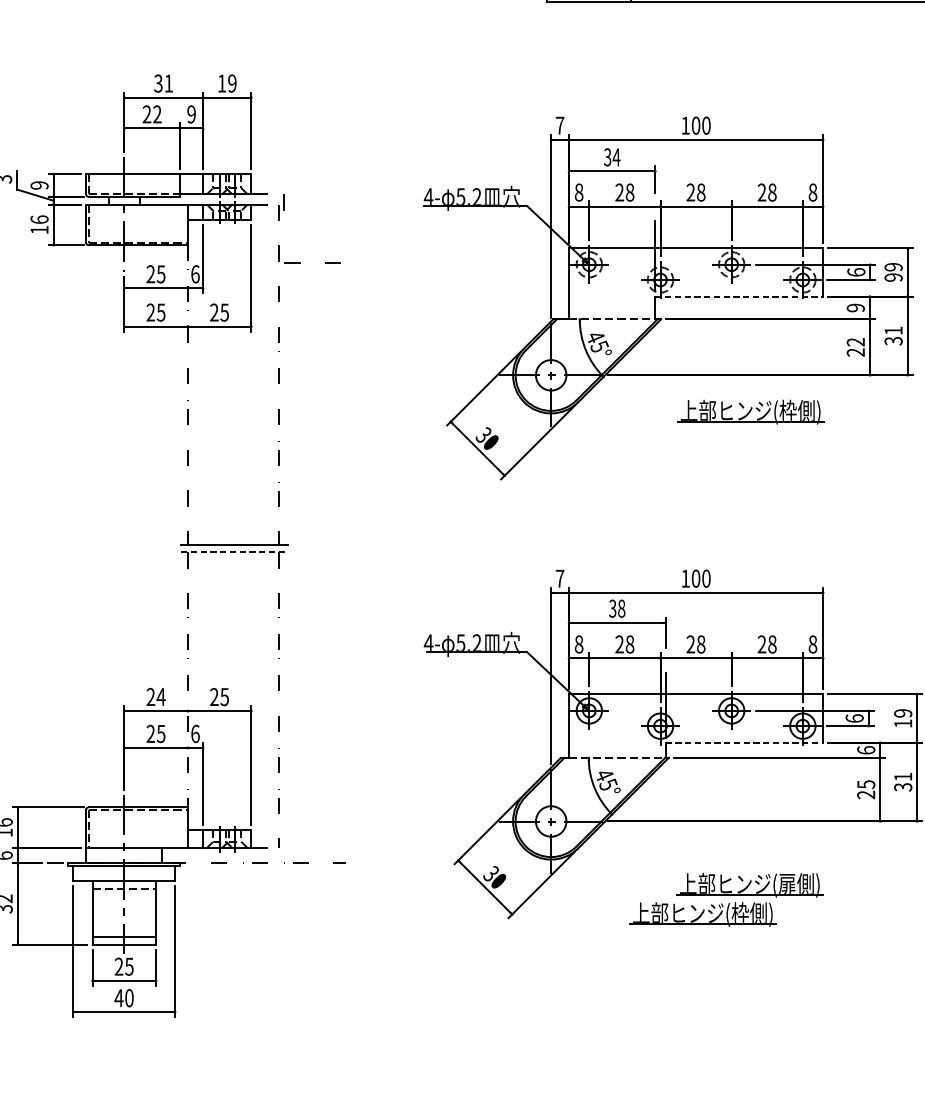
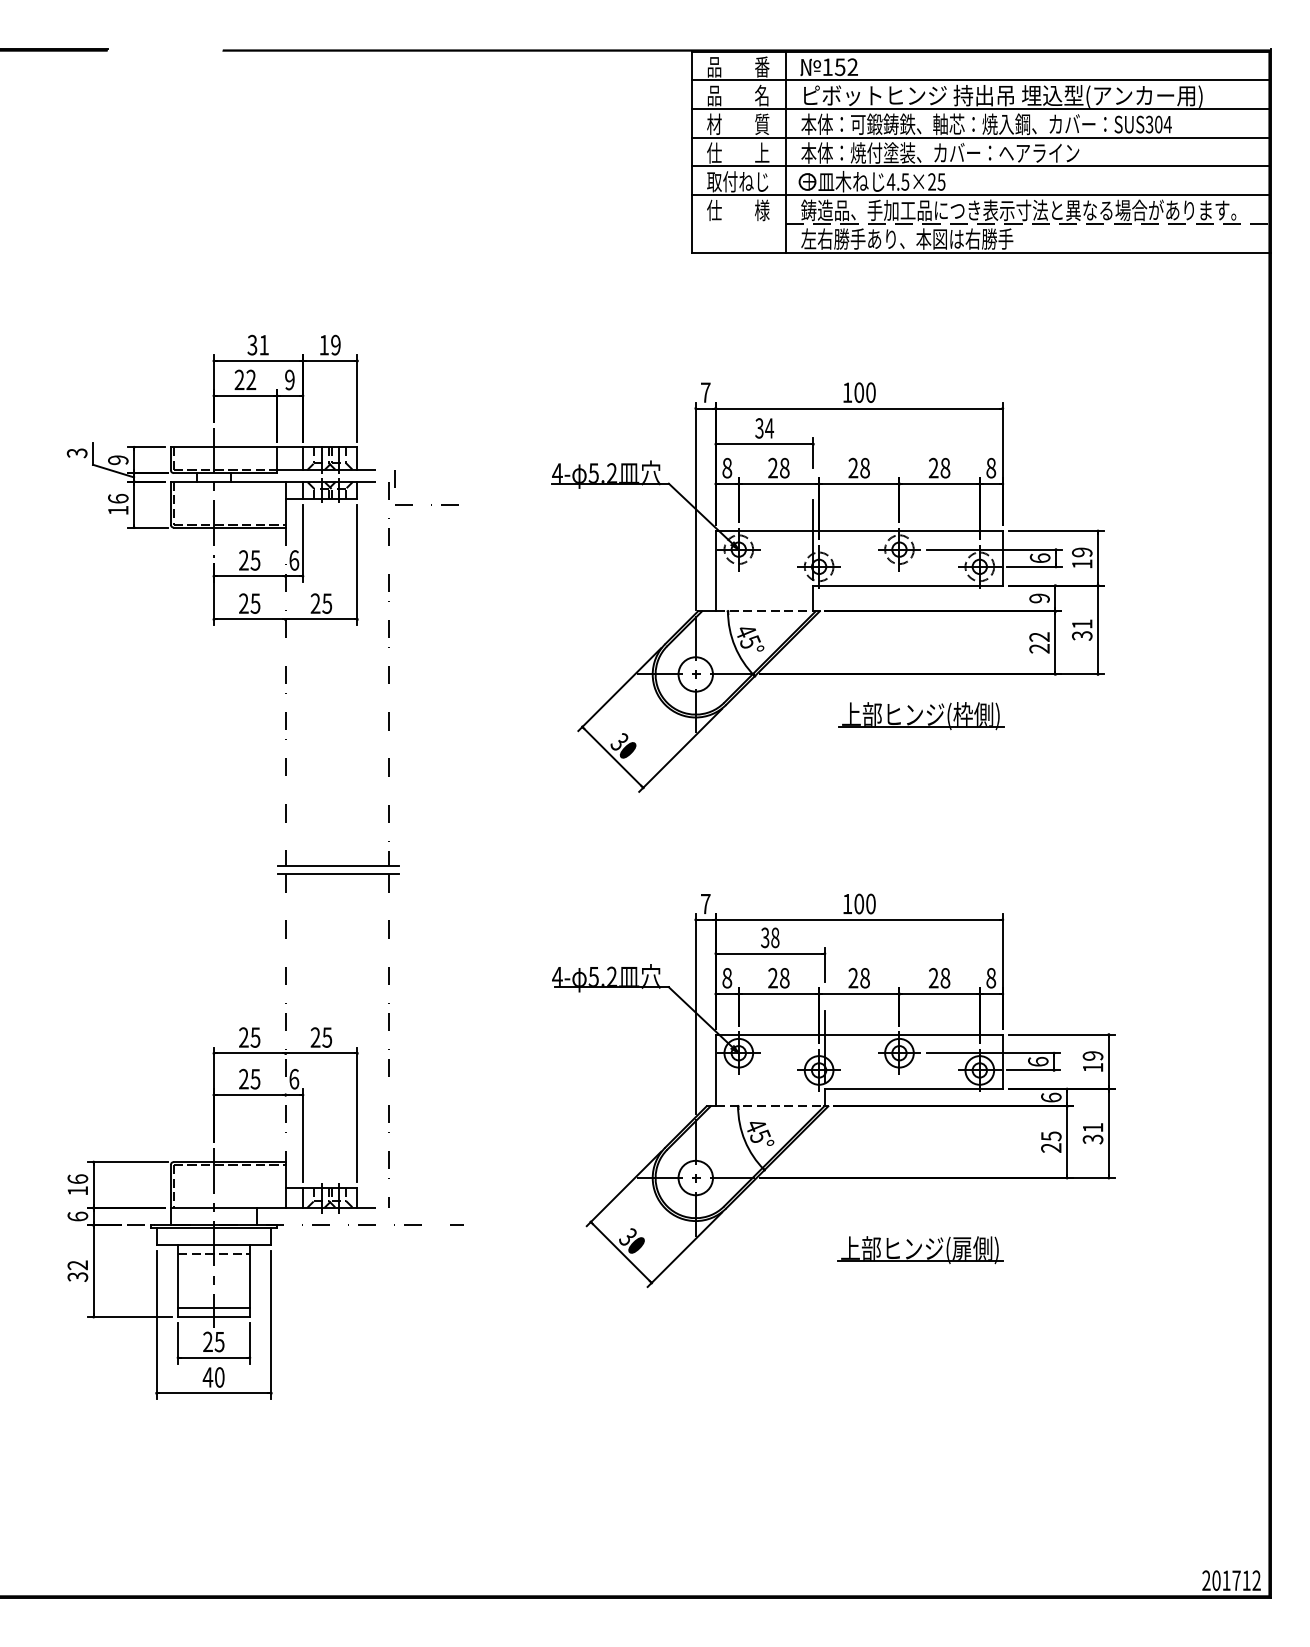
line: (317, 262) -> (431, 504), moved
text: (892, 277) -> (1081, 563), 99 -> 19
line: (739, 296) -> (908, 585), dashed -> solid
line: (235, 552) -> (339, 874), dashed -> solid
text: (161, 696) -> (255, 1037), 24 -> 25
line: (744, 743) -> (913, 1089), dashed -> solid
part: (703, 914) -> (867, 1283), removed

